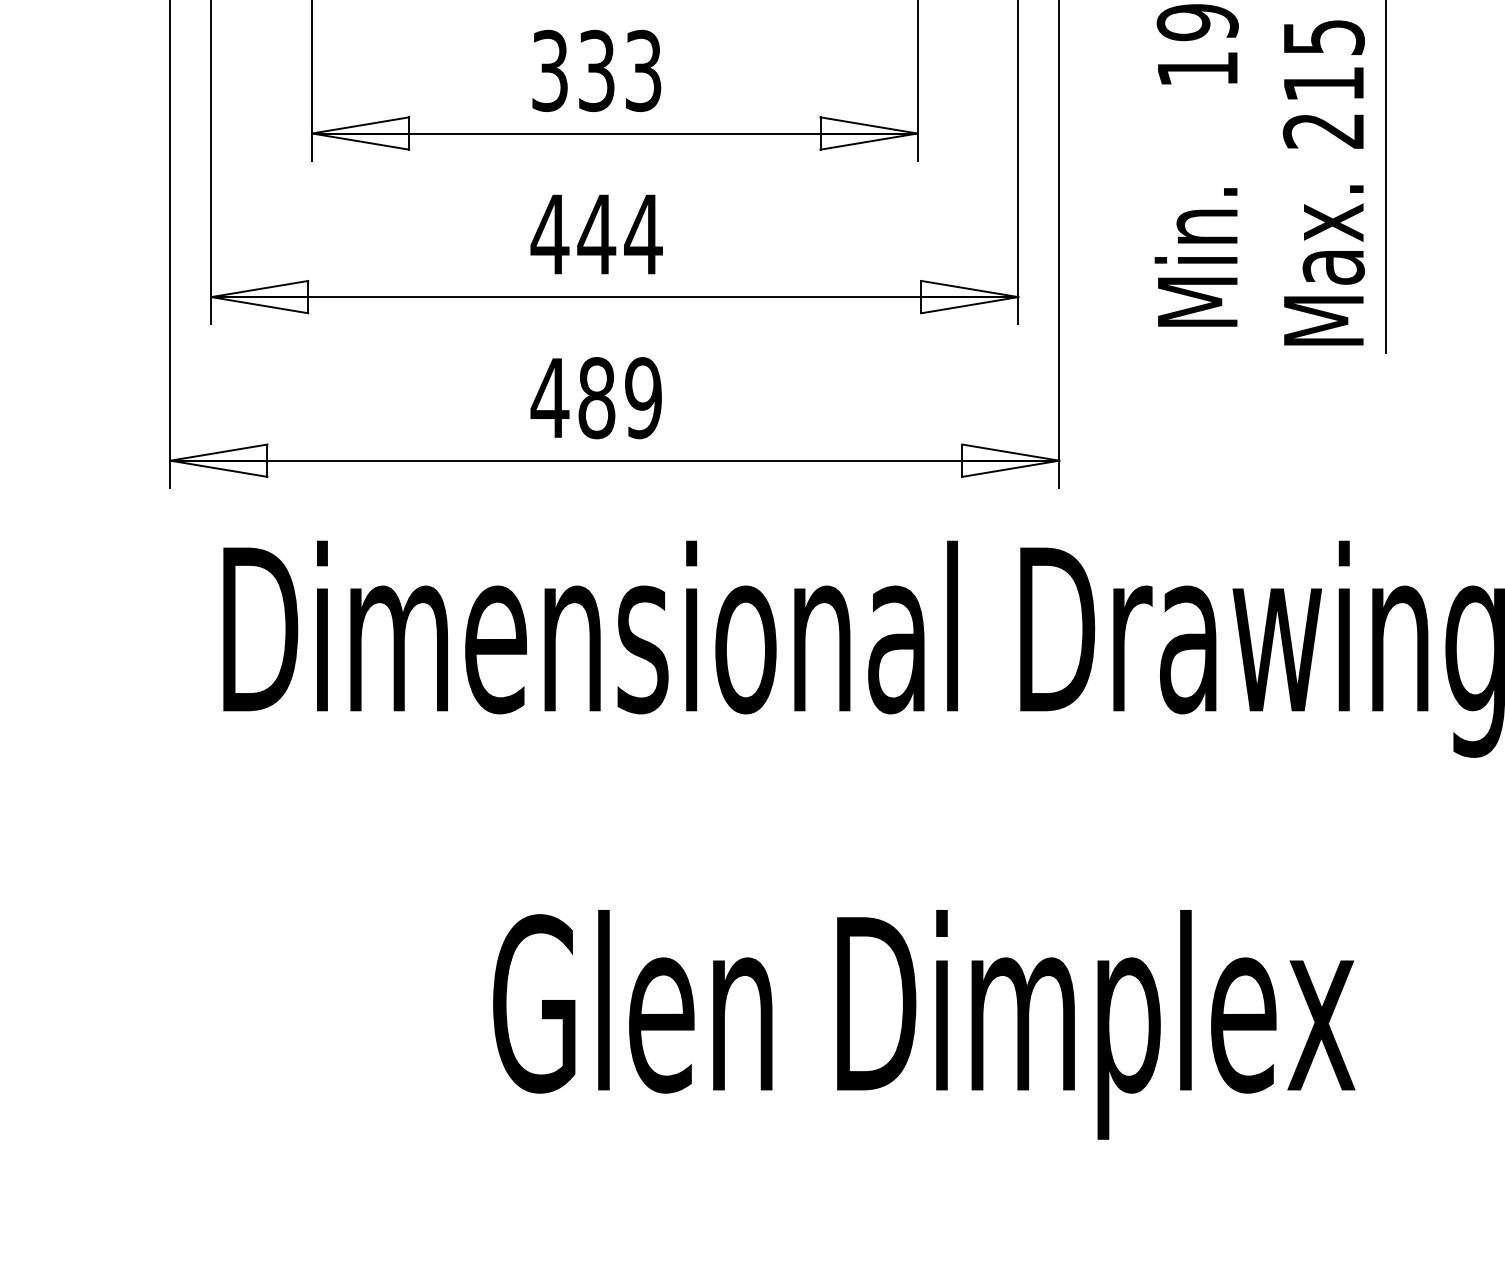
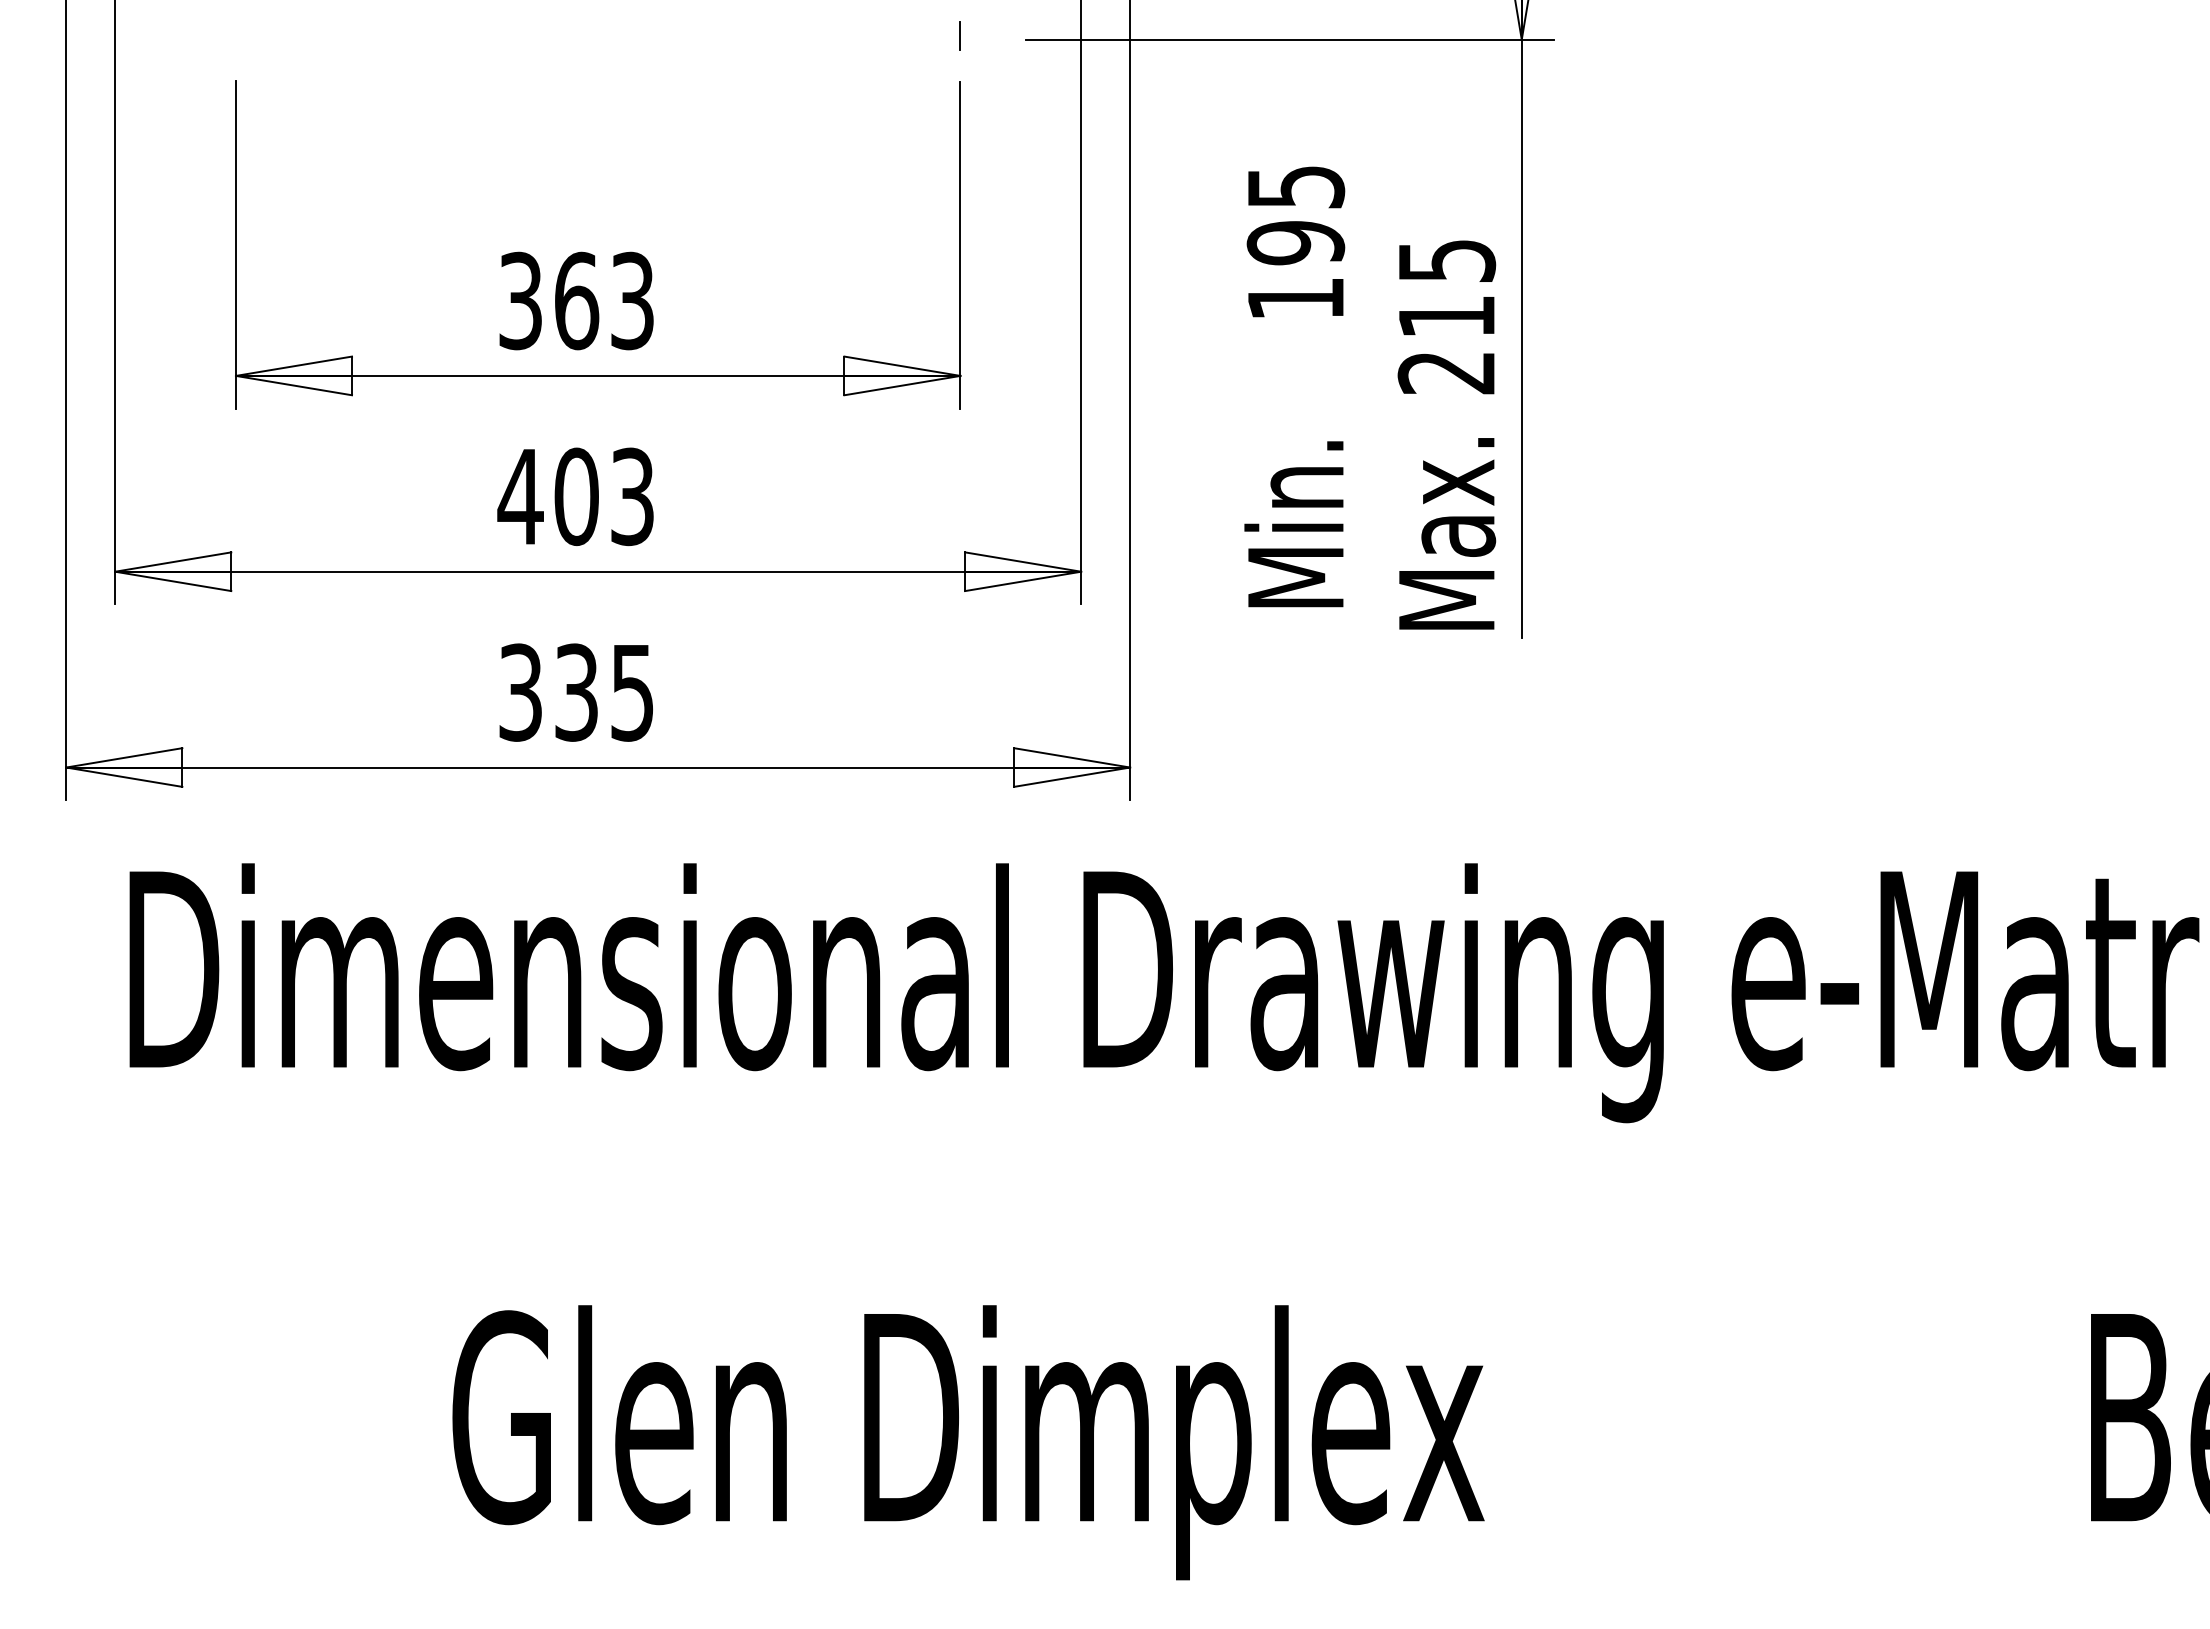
text: (597, 70) -> (577, 300), 333 -> 363
text: (620, 234) -> (604, 496), 444 -> 403
text: (595, 398) -> (575, 692), 489 -> 335

